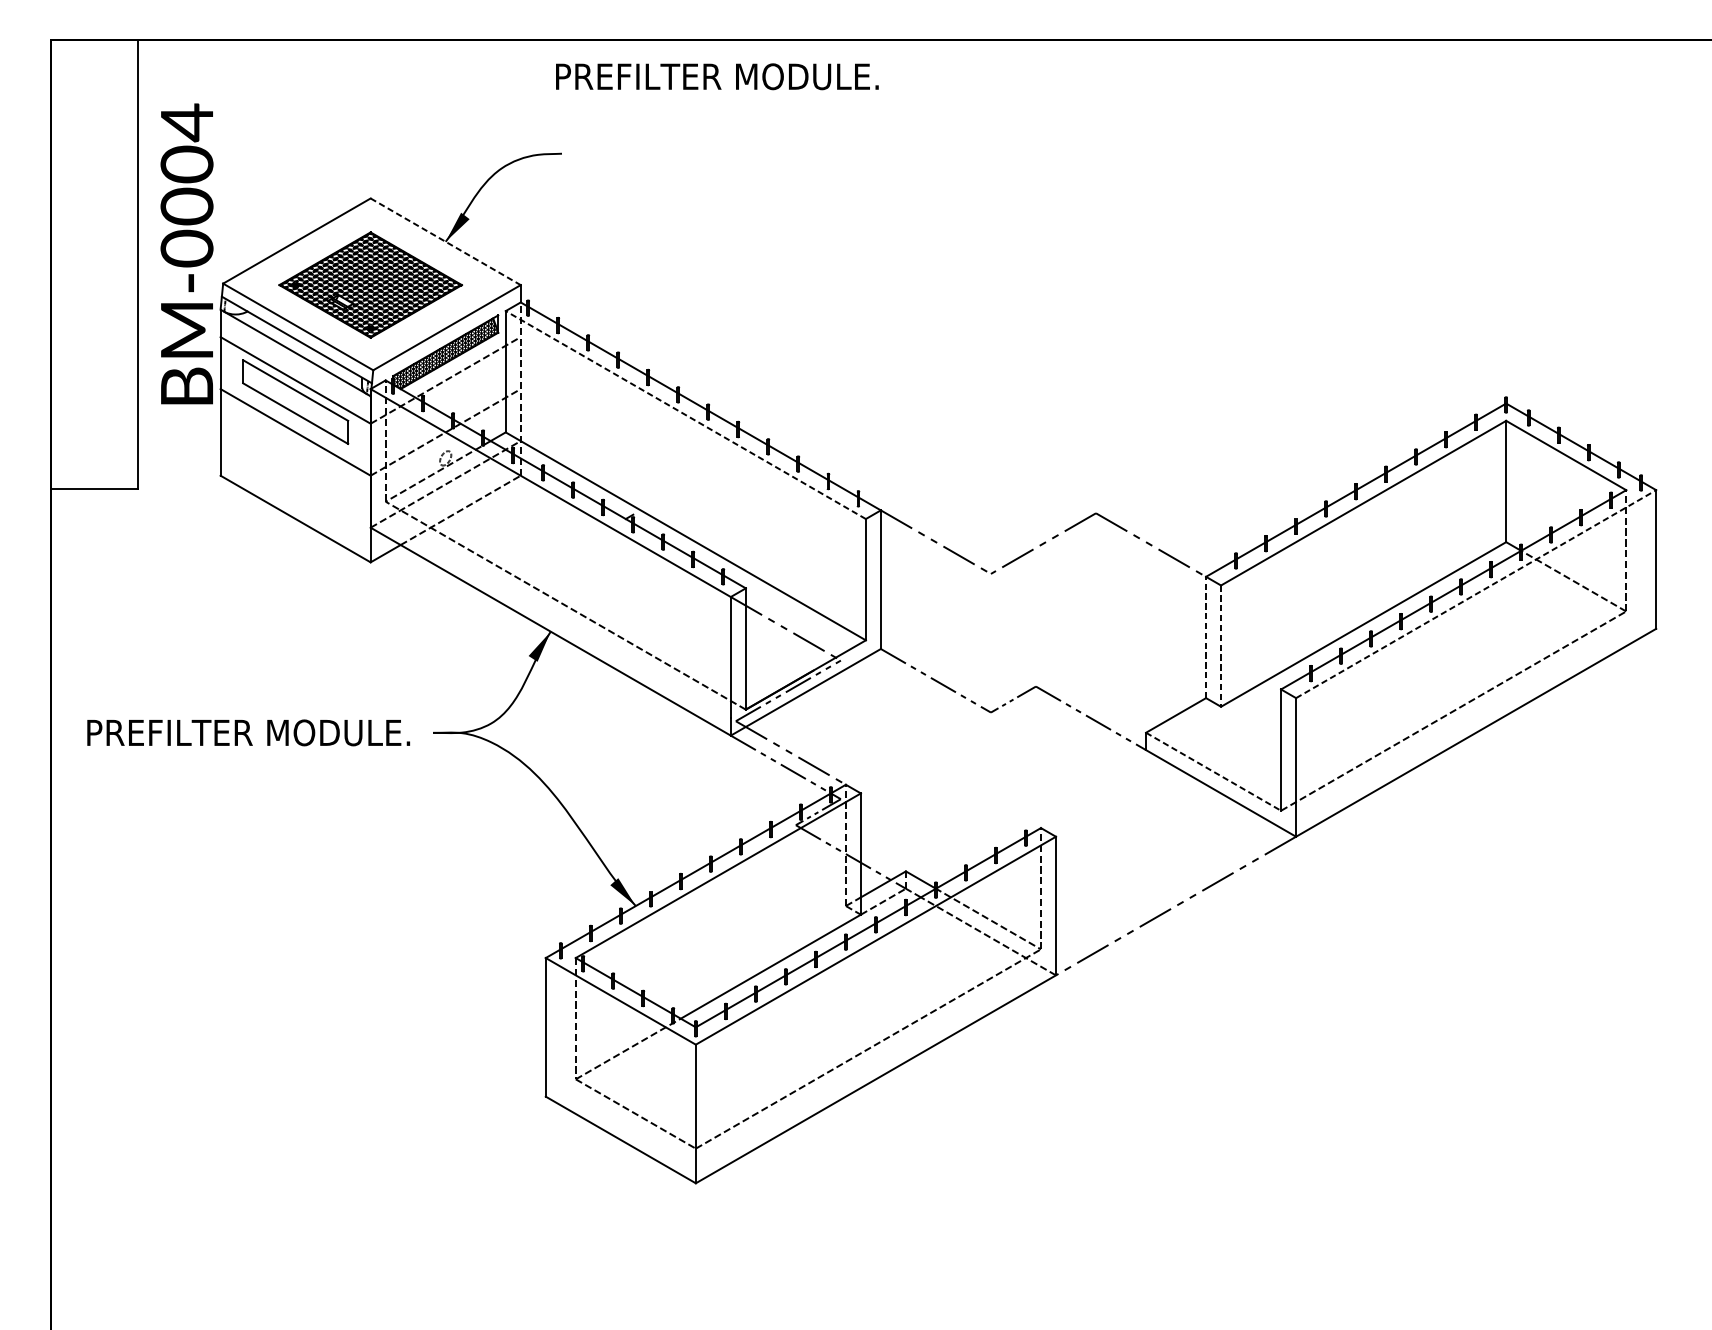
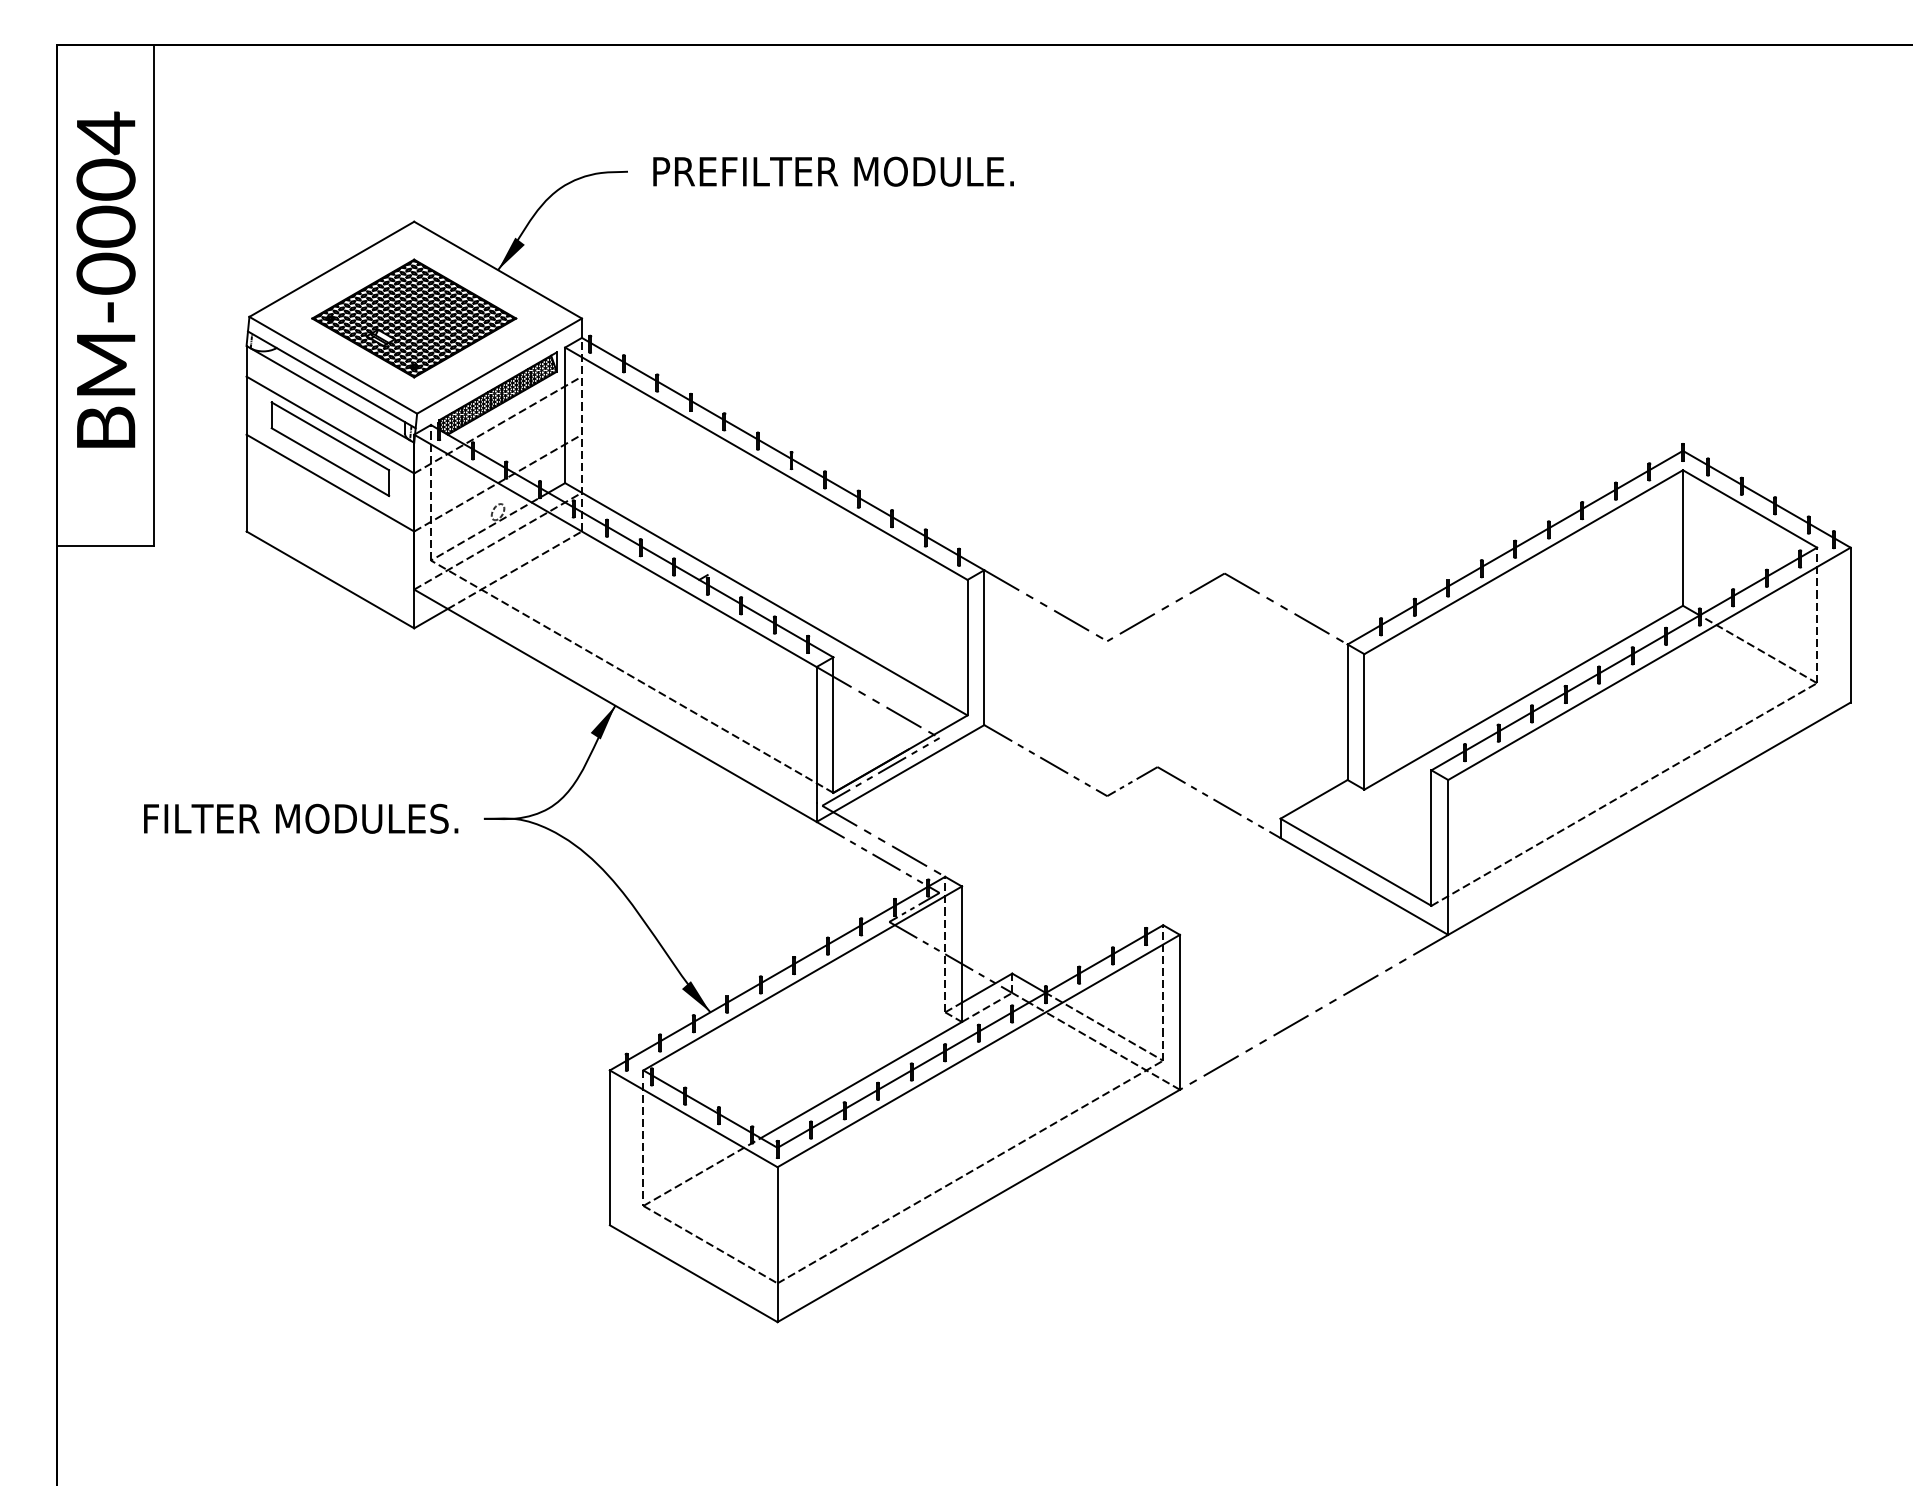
text: (717, 76) -> (833, 171), moved
line: (446, 242) -> (498, 270), dashed -> solid
text: (186, 253) -> (105, 279), moved
line: (685, 414) -> (765, 463), dashed -> solid
line: (1476, 593) -> (1649, 663), dashed -> solid
line: (1205, 637) -> (1347, 712), dashed -> solid
line: (1221, 645) -> (1364, 721), dashed -> solid
text: (243, 732) -> (272, 818), PREFILTER MODULE. -> FILTER MODULES.
line: (1214, 771) -> (1356, 862), dashed -> solid

